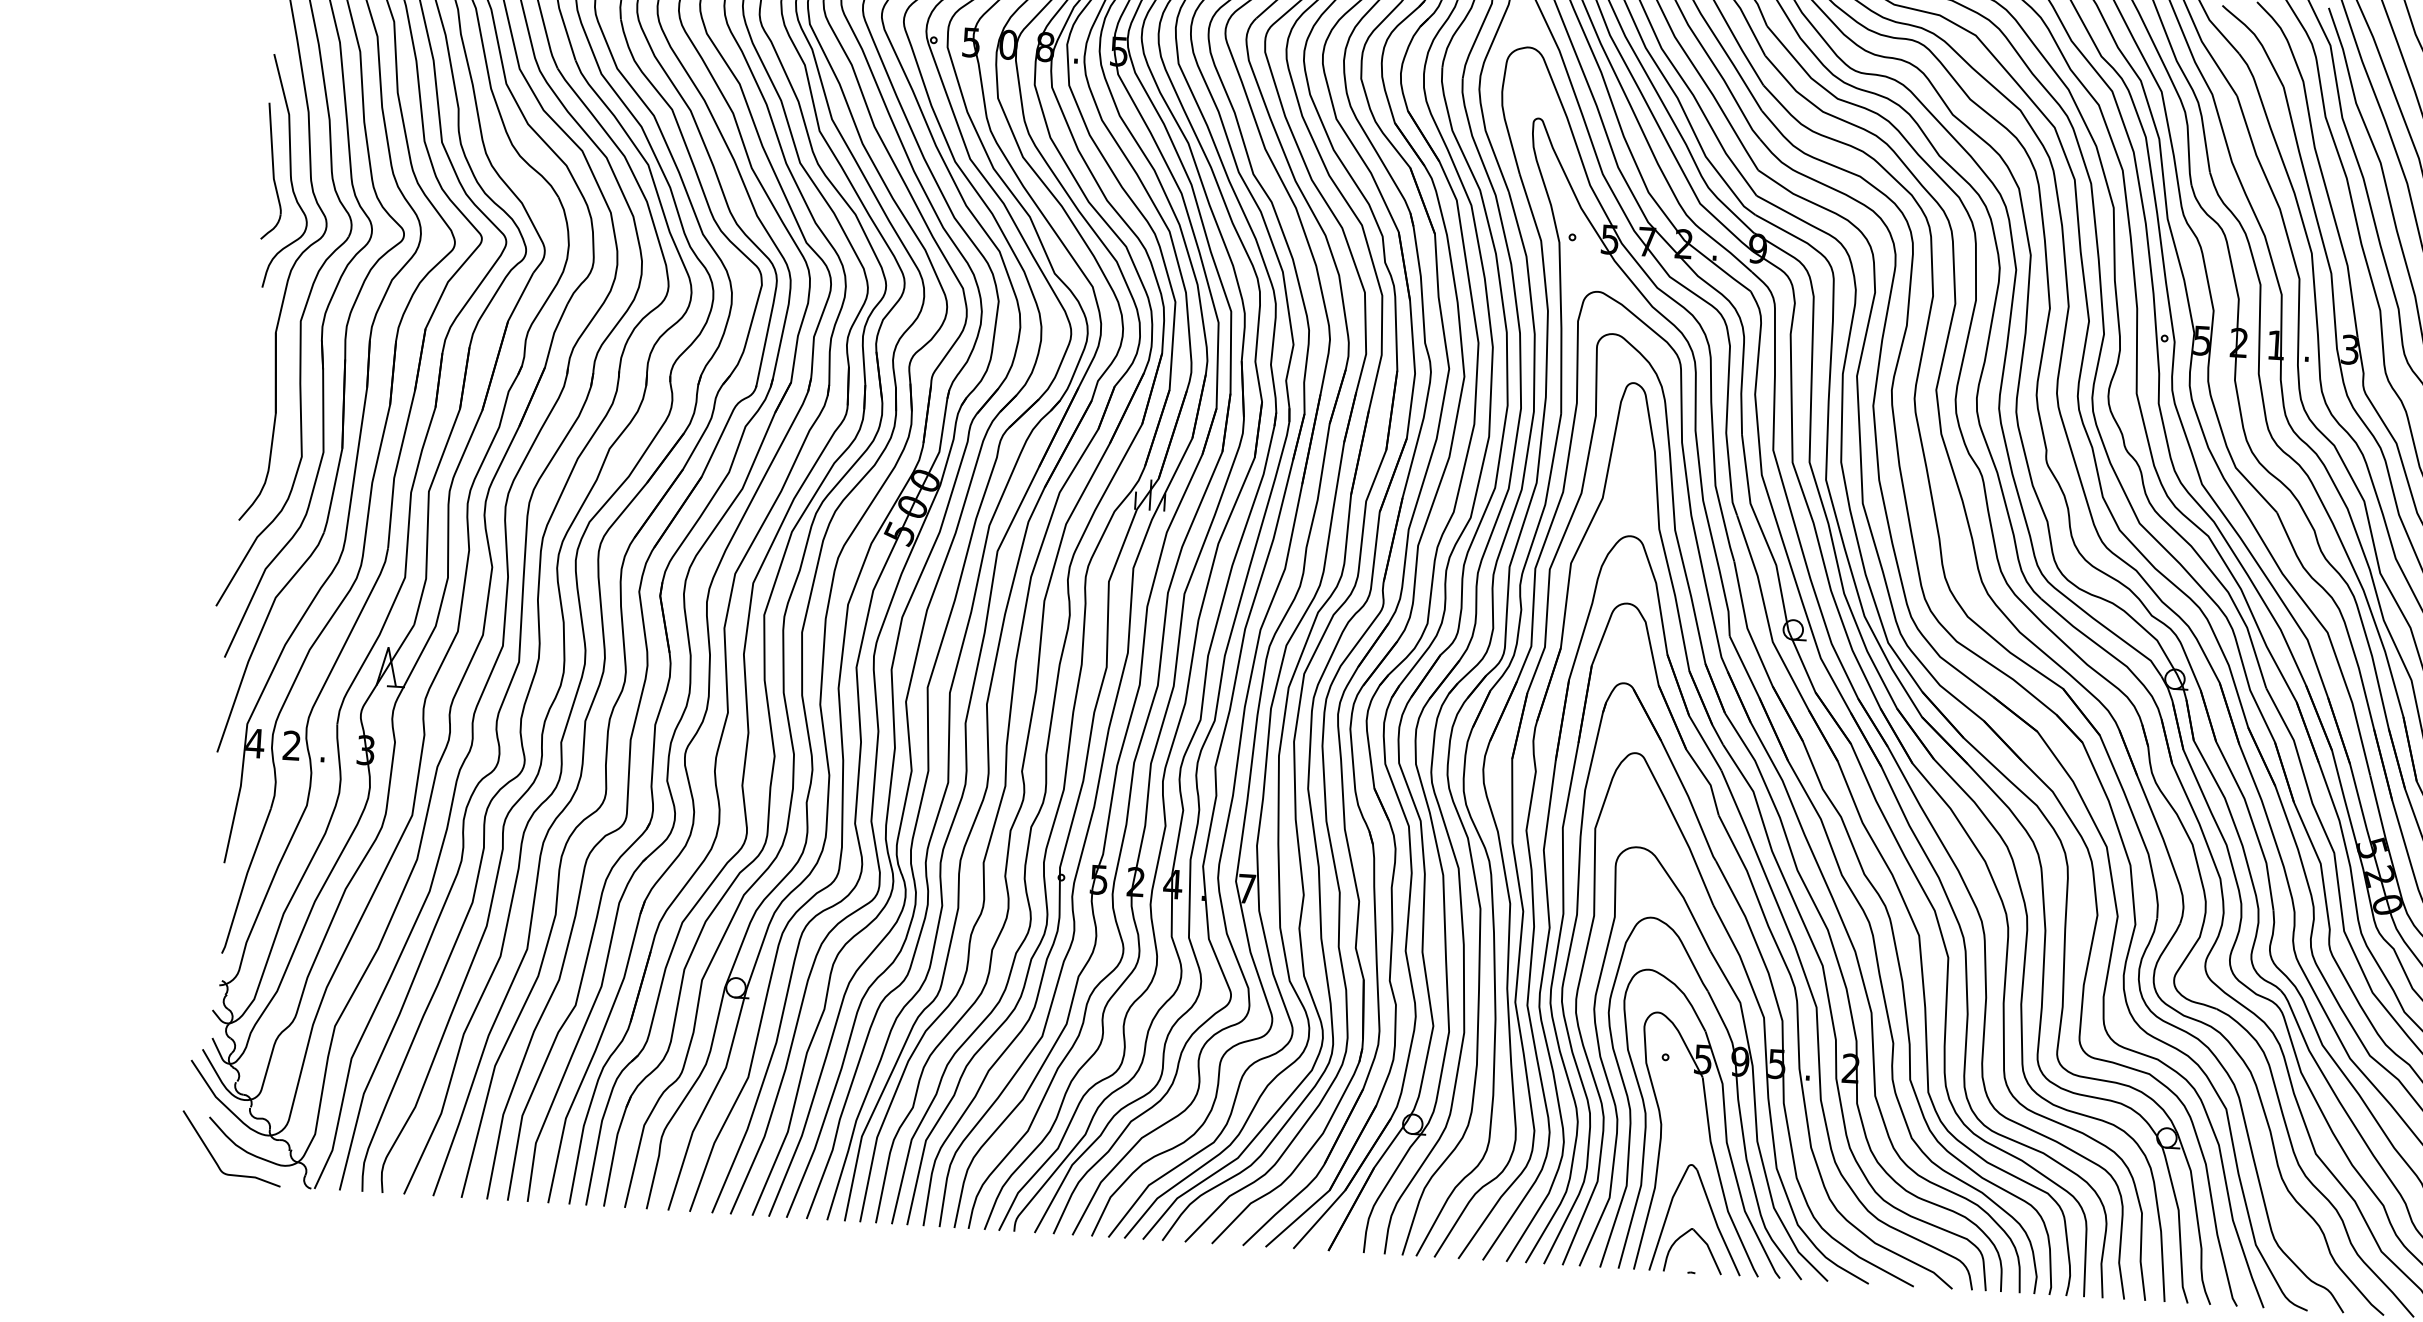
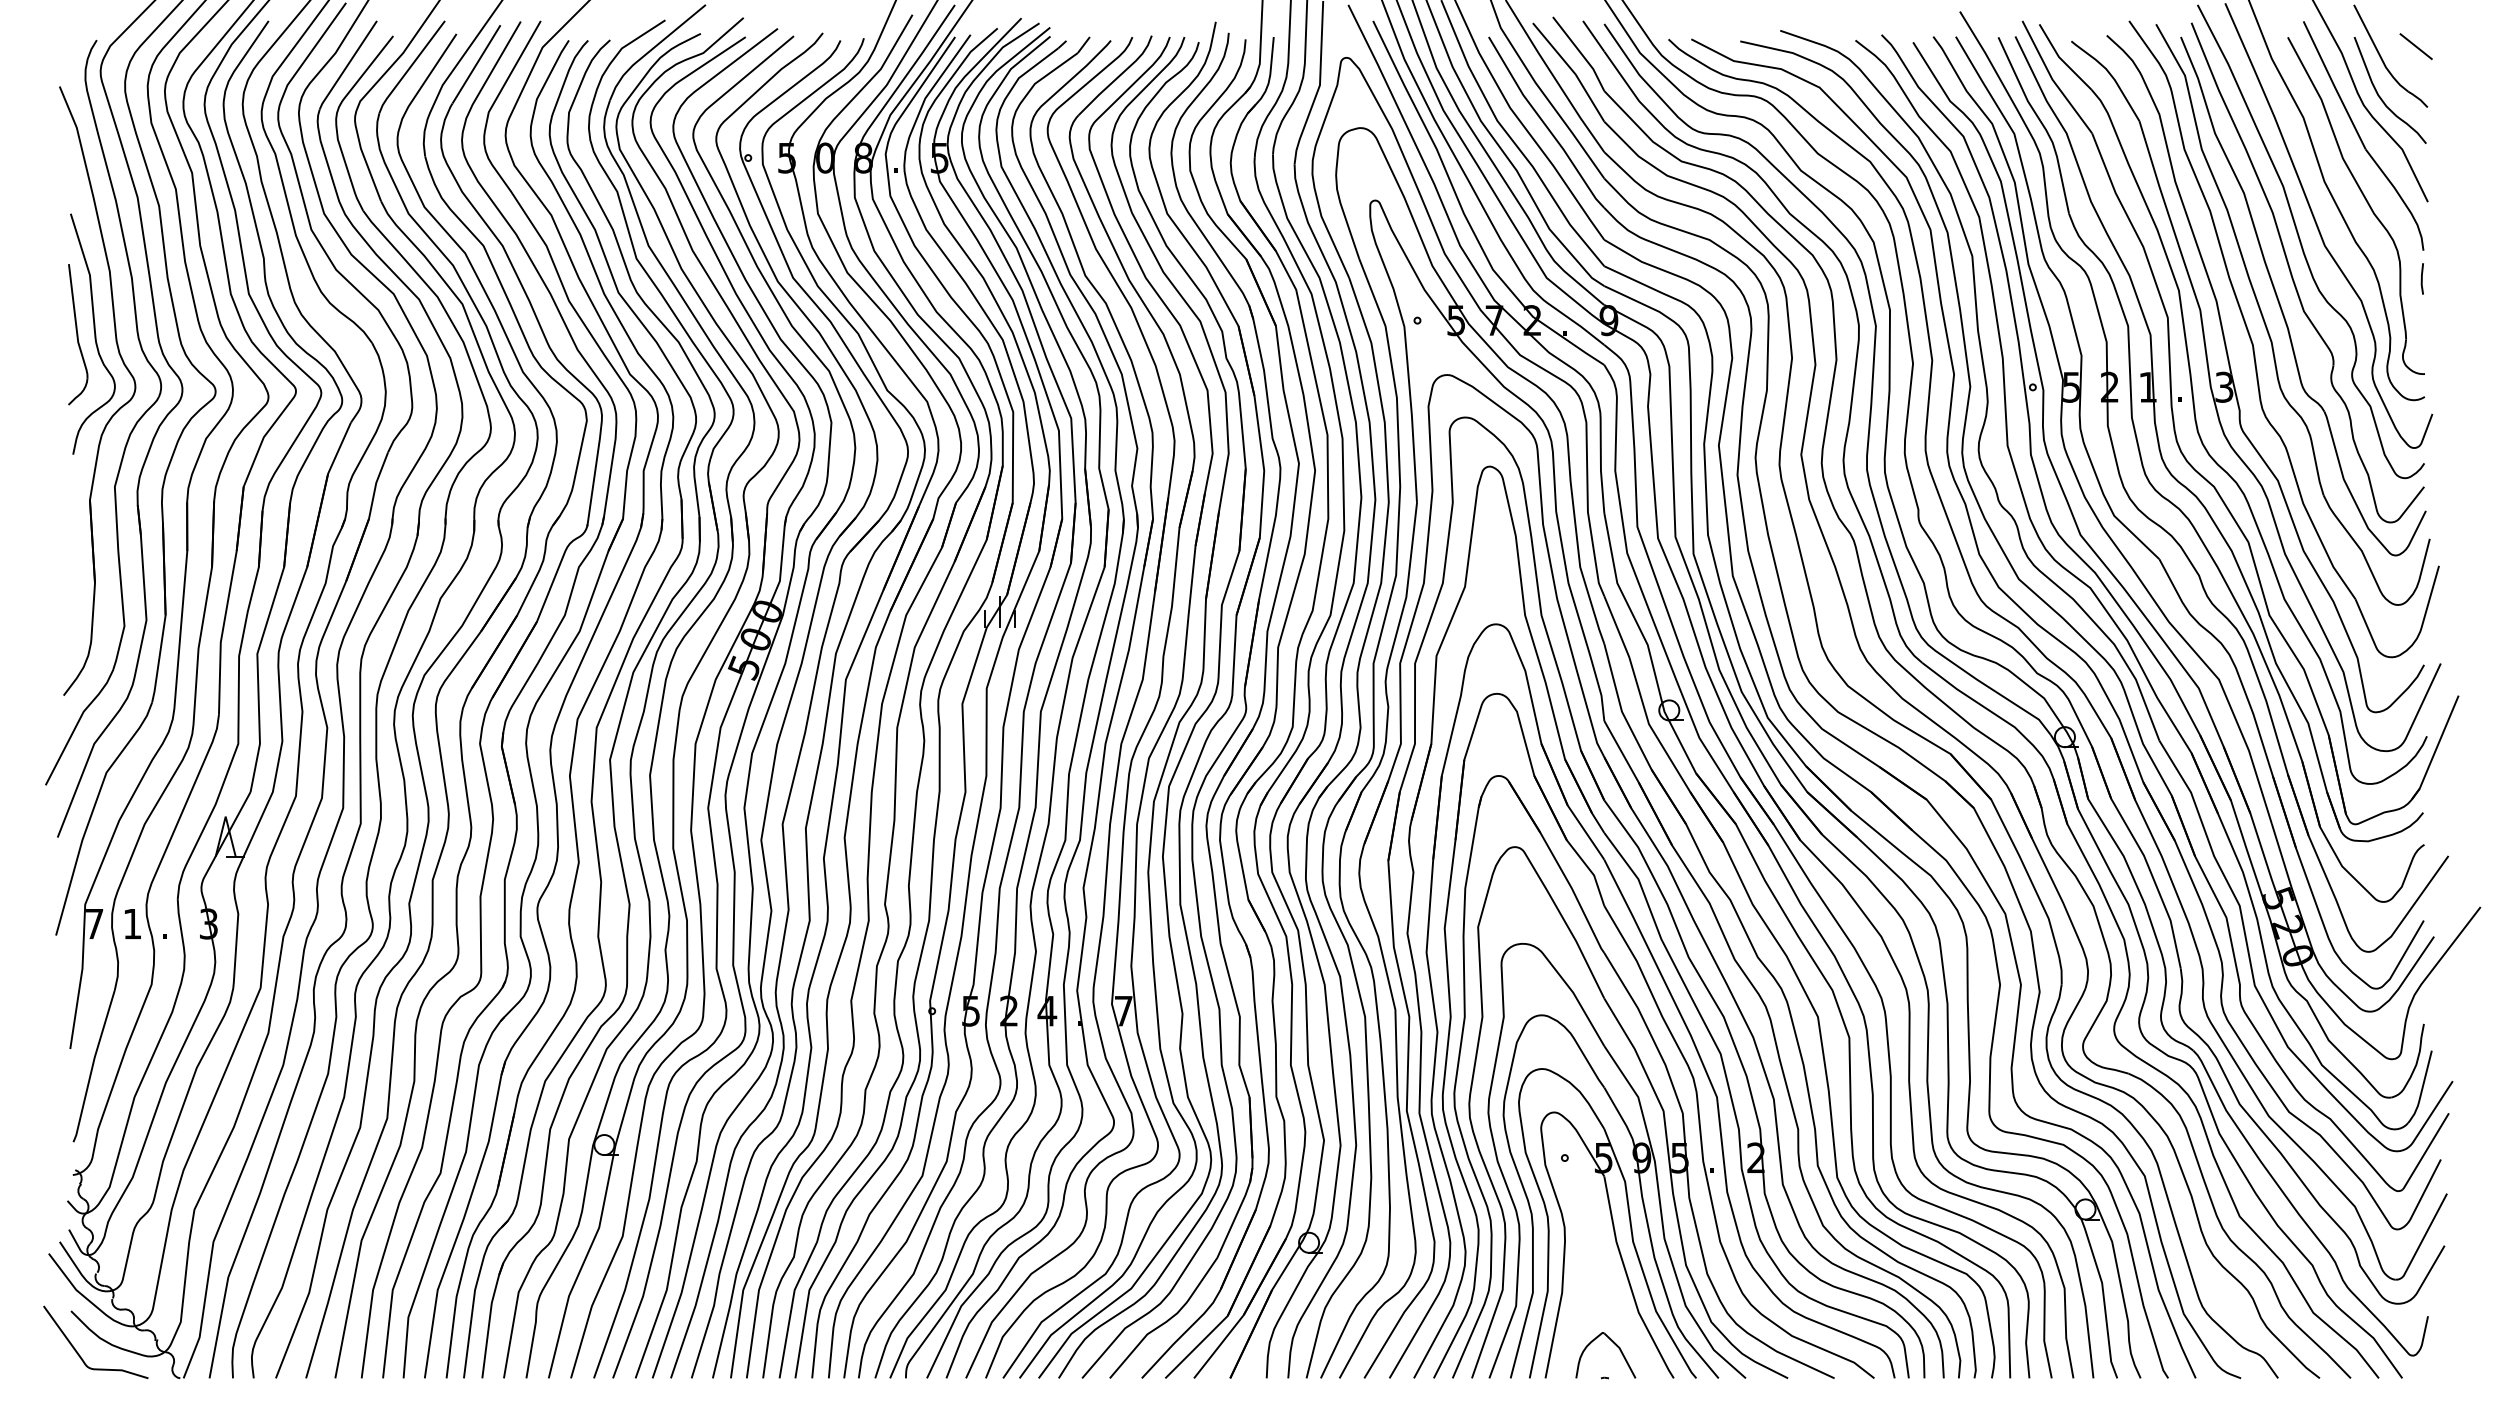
text: (255, 743) -> (94, 924), 4 -> 7
text: (291, 745) -> (131, 923), 2 -> 1
part: (1711, 1212) -> (1621, 1314), removed

